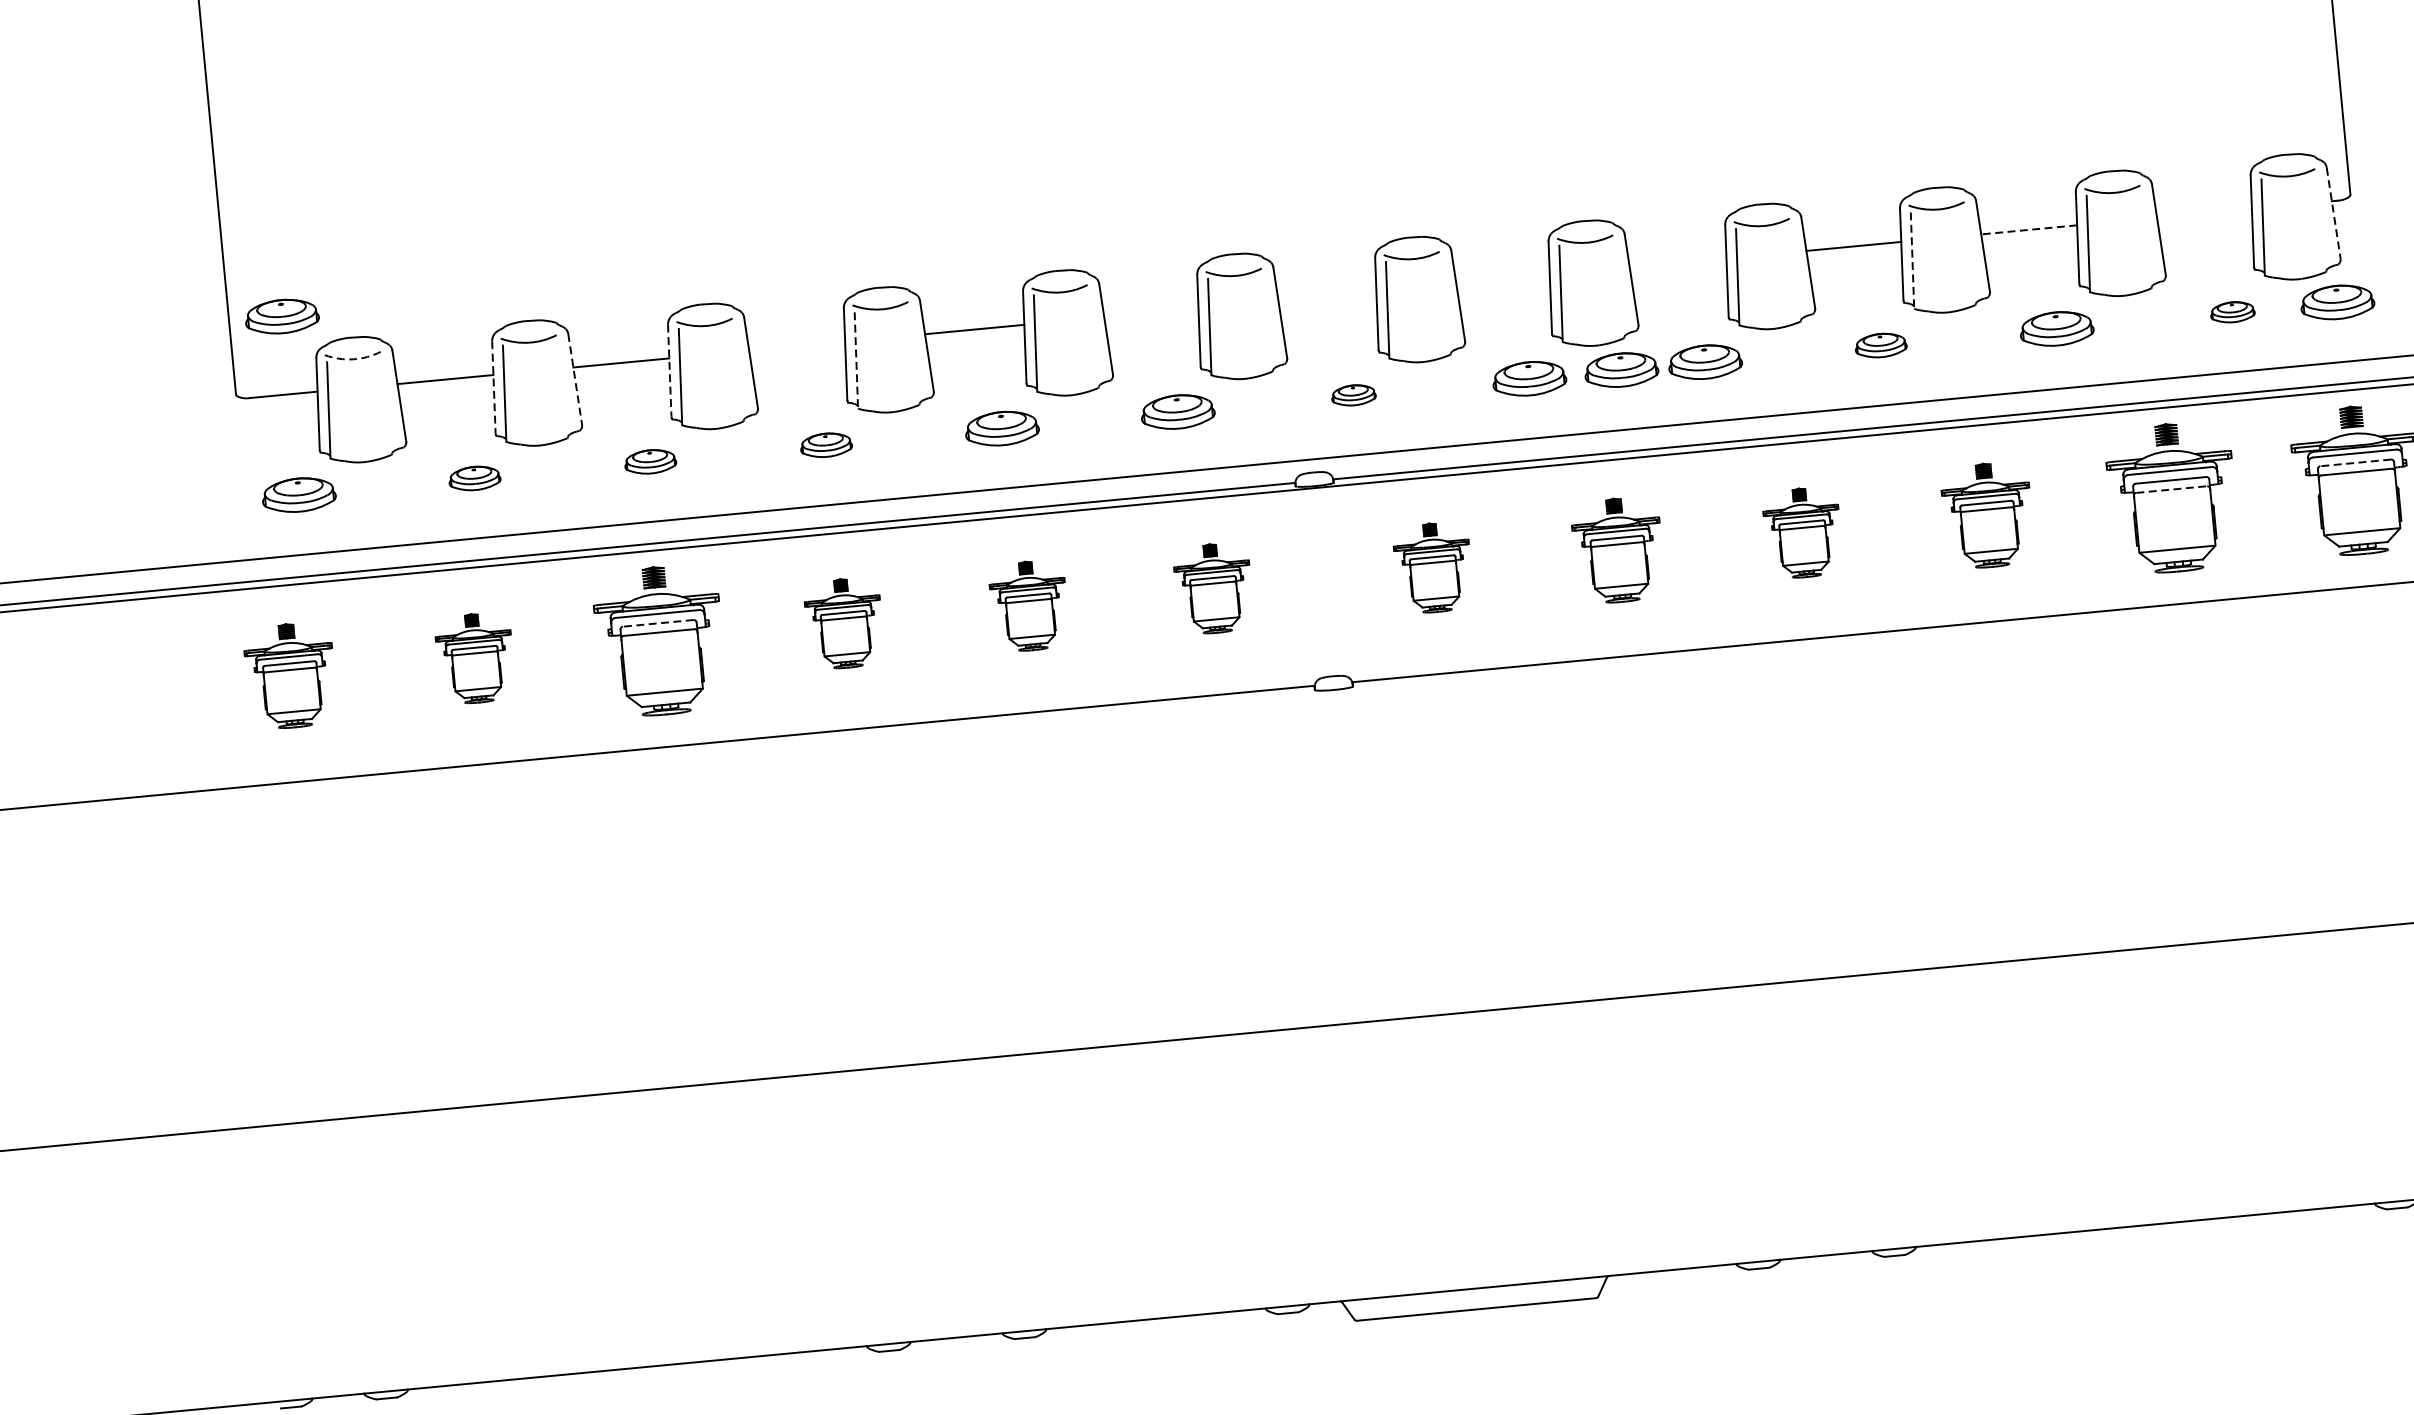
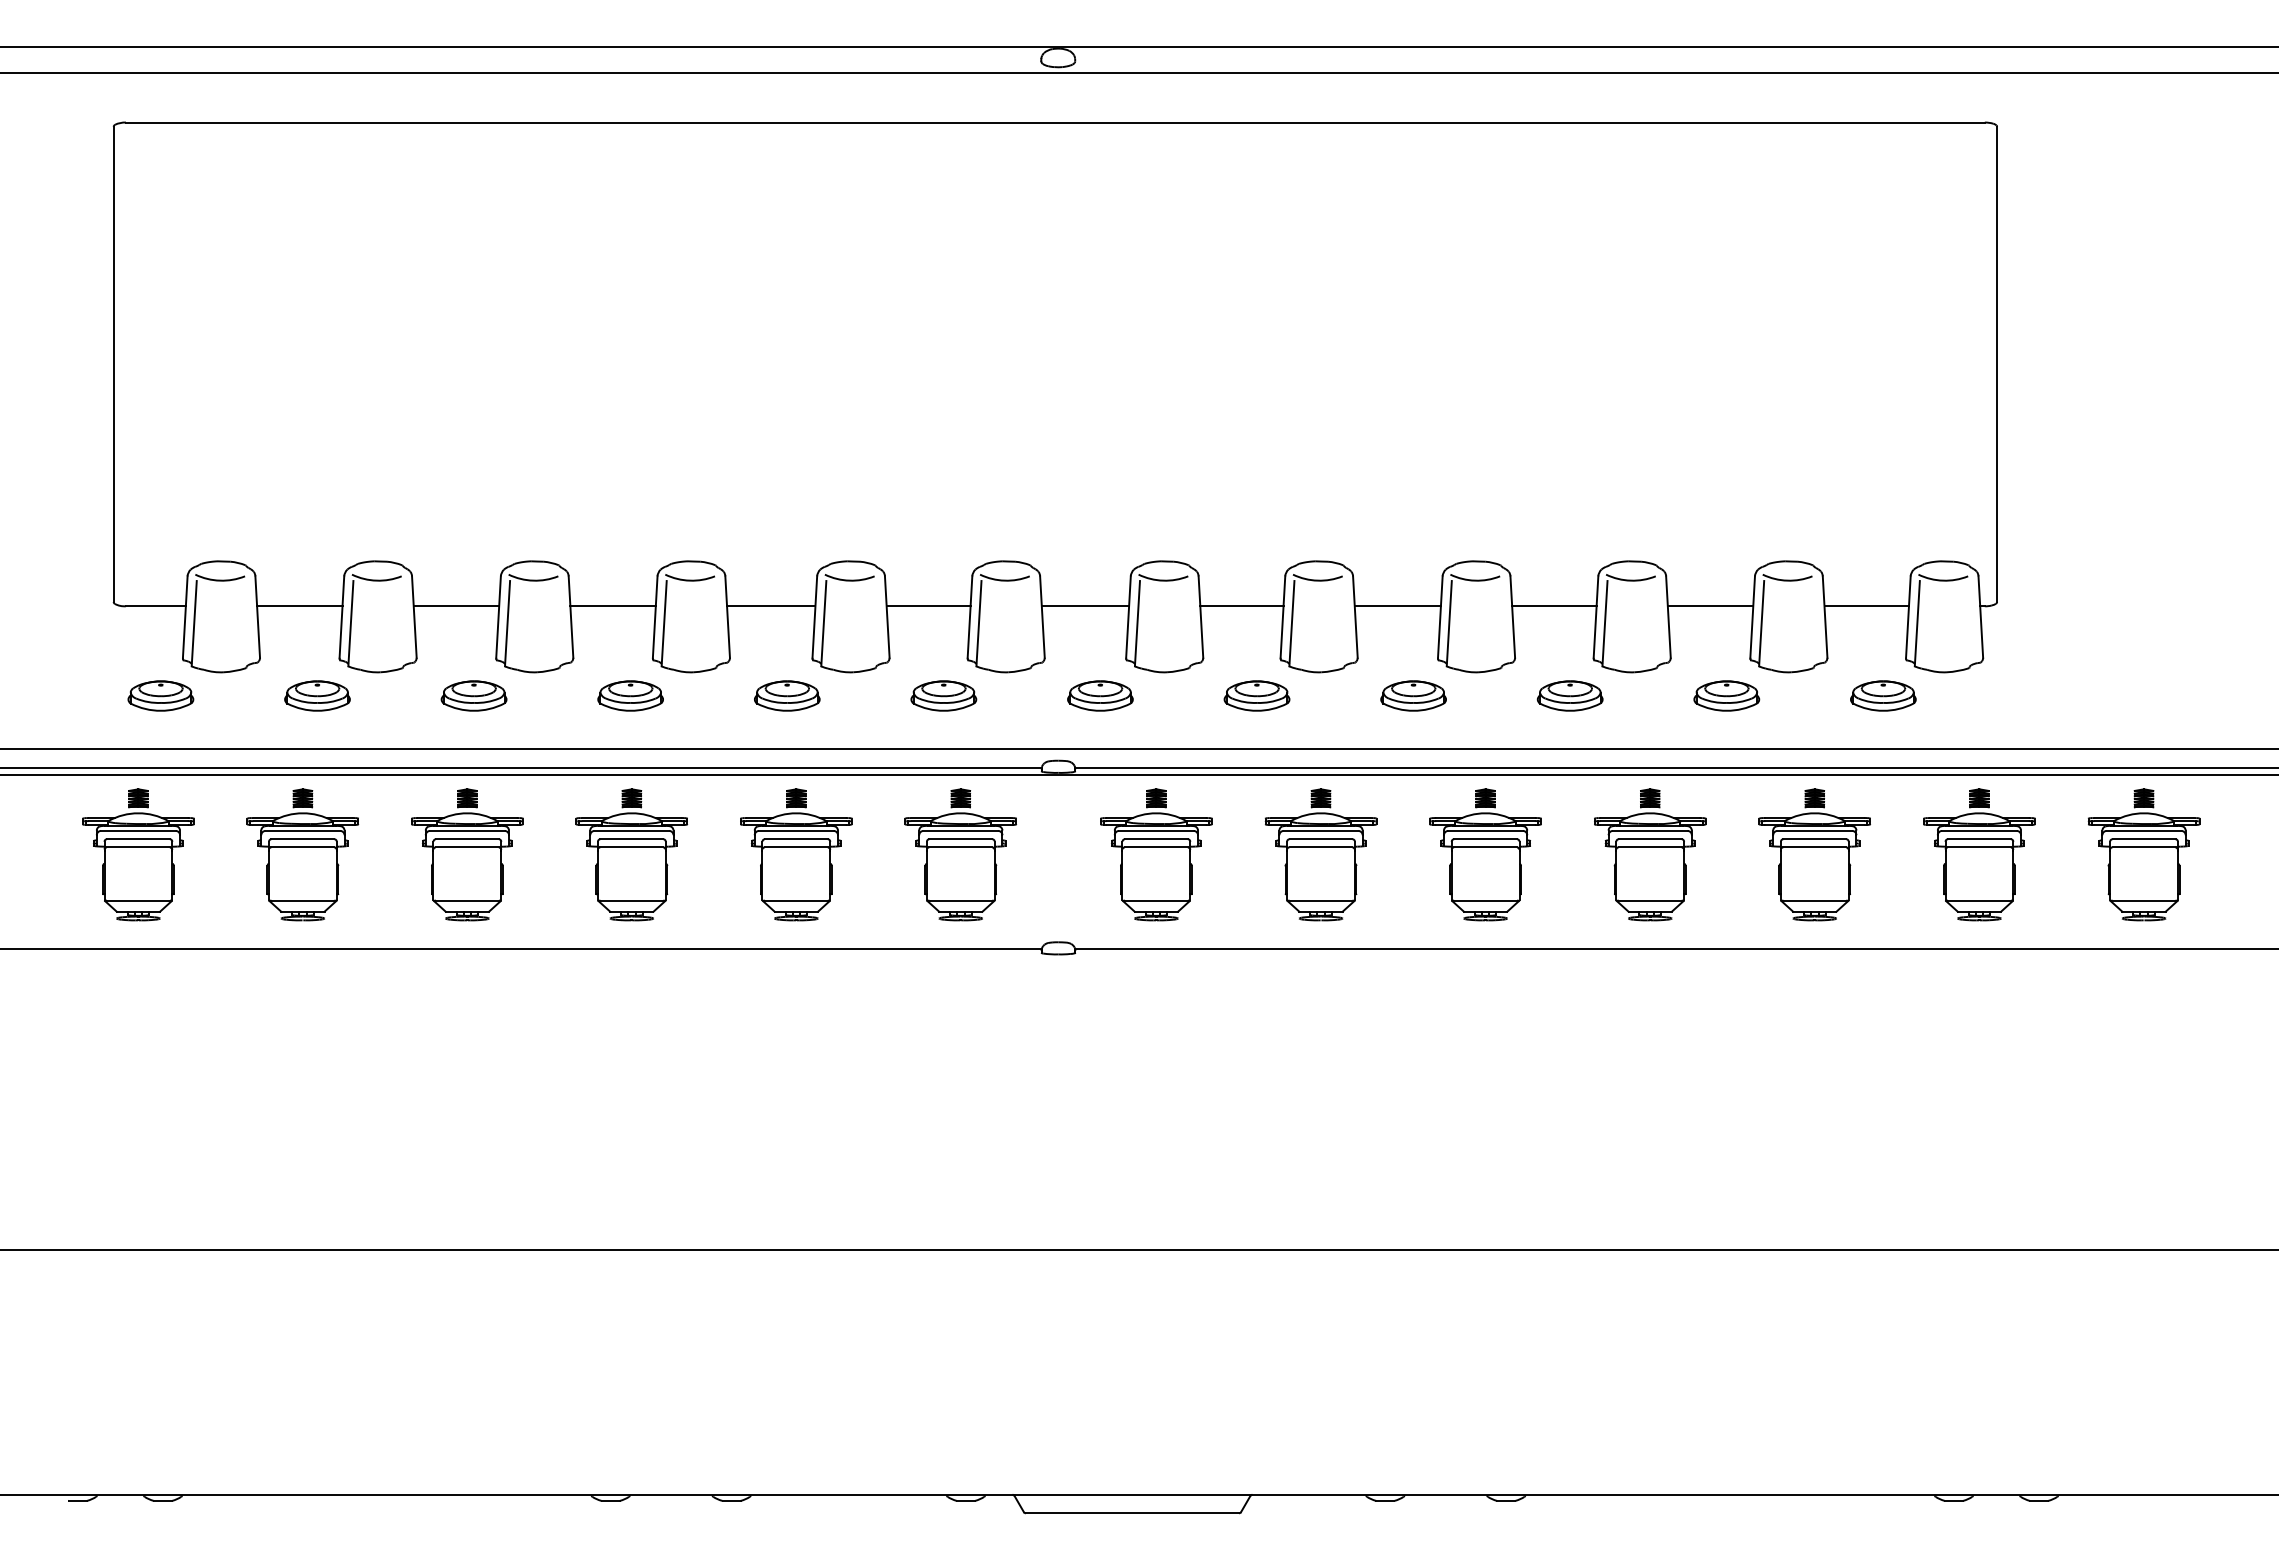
line: (2204, 213) -> (1866, 606), added
line: (2333, 213) -> (1980, 617), dashed -> solid
line: (2029, 230) -> (1710, 606), dashed -> solid
line: (1911, 260) -> (1604, 623), dashed -> solid
line: (1677, 263) -> (1397, 606), added
line: (1502, 279) -> (1241, 606), added
line: (1327, 296) -> (1085, 606), added
part: (2337, 301) -> (1976, 695), removed
part: (2232, 311) -> (1883, 695), size x1.67
line: (1151, 313) -> (928, 606), added
part: (281, 316) -> (160, 536), removed
part: (1880, 345) -> (1569, 695), size x1.43
line: (796, 346) -> (612, 606), added
arc: (353, 359) -> (220, 580), dashed -> solid
line: (856, 360) -> (664, 623), dashed -> solid
part: (1620, 369) -> (1338, 695), removed
line: (669, 371) -> (498, 617), dashed -> solid
line: (575, 380) -> (414, 617), dashed -> solid
line: (493, 387) -> (341, 617), dashed -> solid
part: (1353, 394) -> (1100, 695), size x1.67
part: (826, 444) -> (630, 695), size x1.43
part: (649, 461) -> (473, 695), size x1.43
line: (2354, 463) -> (1978, 839), dashed -> solid
part: (474, 477) -> (317, 695), size x1.43
line: (2172, 489) -> (1815, 847), dashed -> solid
part: (1988, 514) -> (1650, 854), size x1.43
part: (1802, 532) -> (1485, 854), size x1.67
part: (1617, 549) -> (1320, 854), size x1.43
part: (1433, 567) -> (1156, 854), size x1.67
part: (1213, 588) -> (960, 854), size x1.67
part: (1029, 605) -> (796, 854), size x1.67
line: (657, 623) -> (466, 839), dashed -> solid
part: (844, 623) -> (631, 854), size x1.67
part: (474, 657) -> (302, 854), size x1.67
part: (290, 675) -> (138, 854), size x1.43

